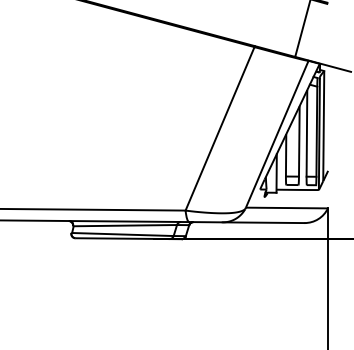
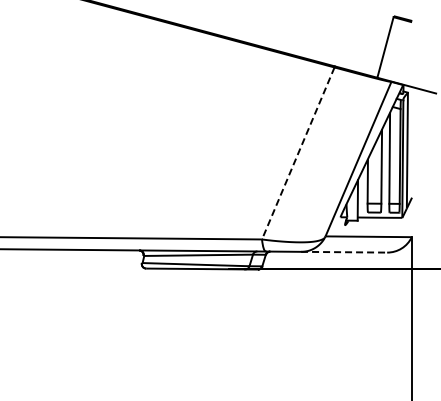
line: (220, 128) -> (298, 153), solid -> dashed
line: (263, 222) -> (344, 252), solid -> dashed

